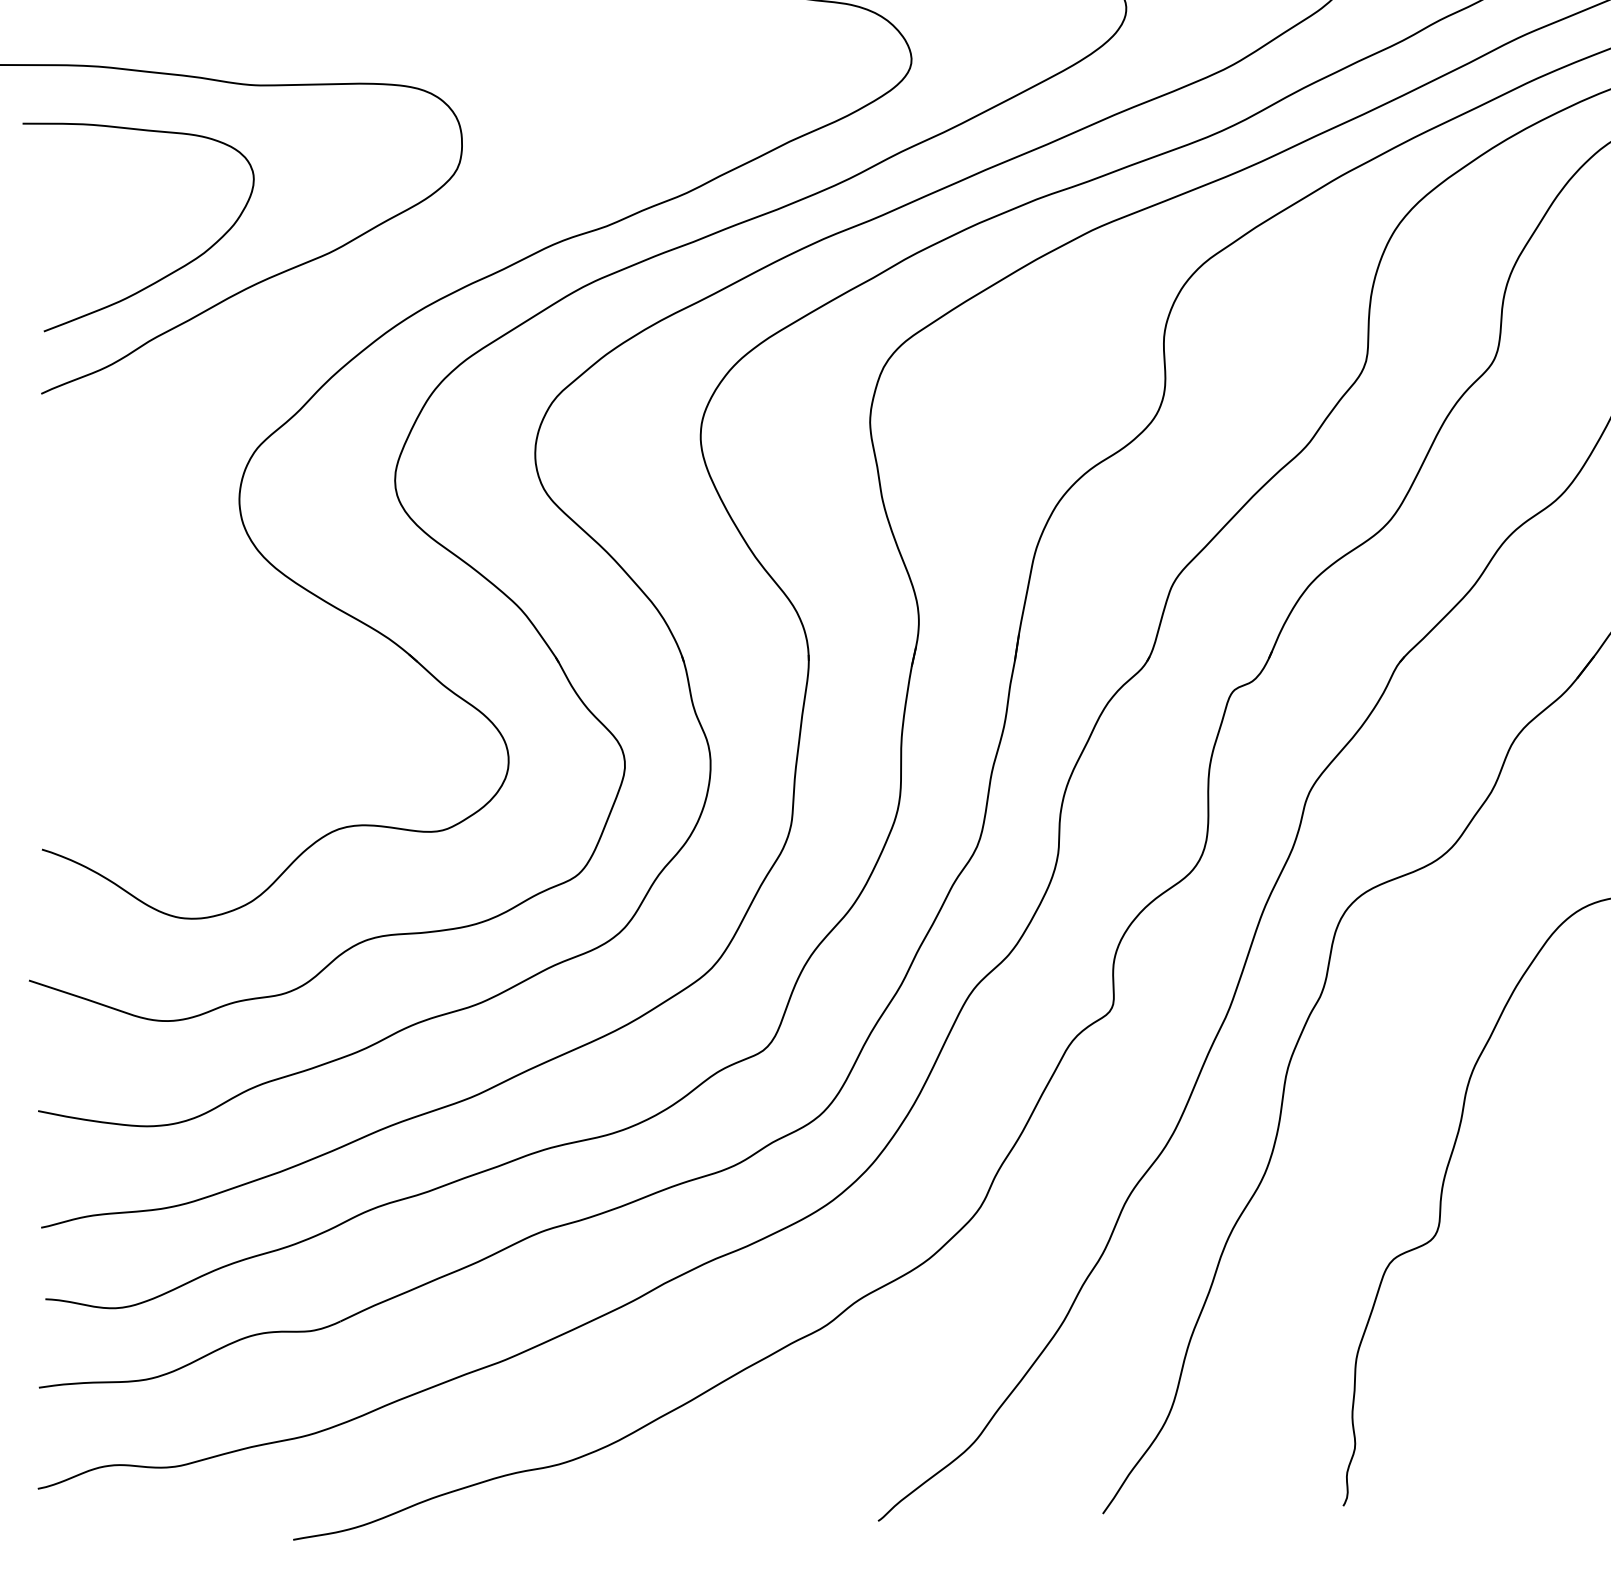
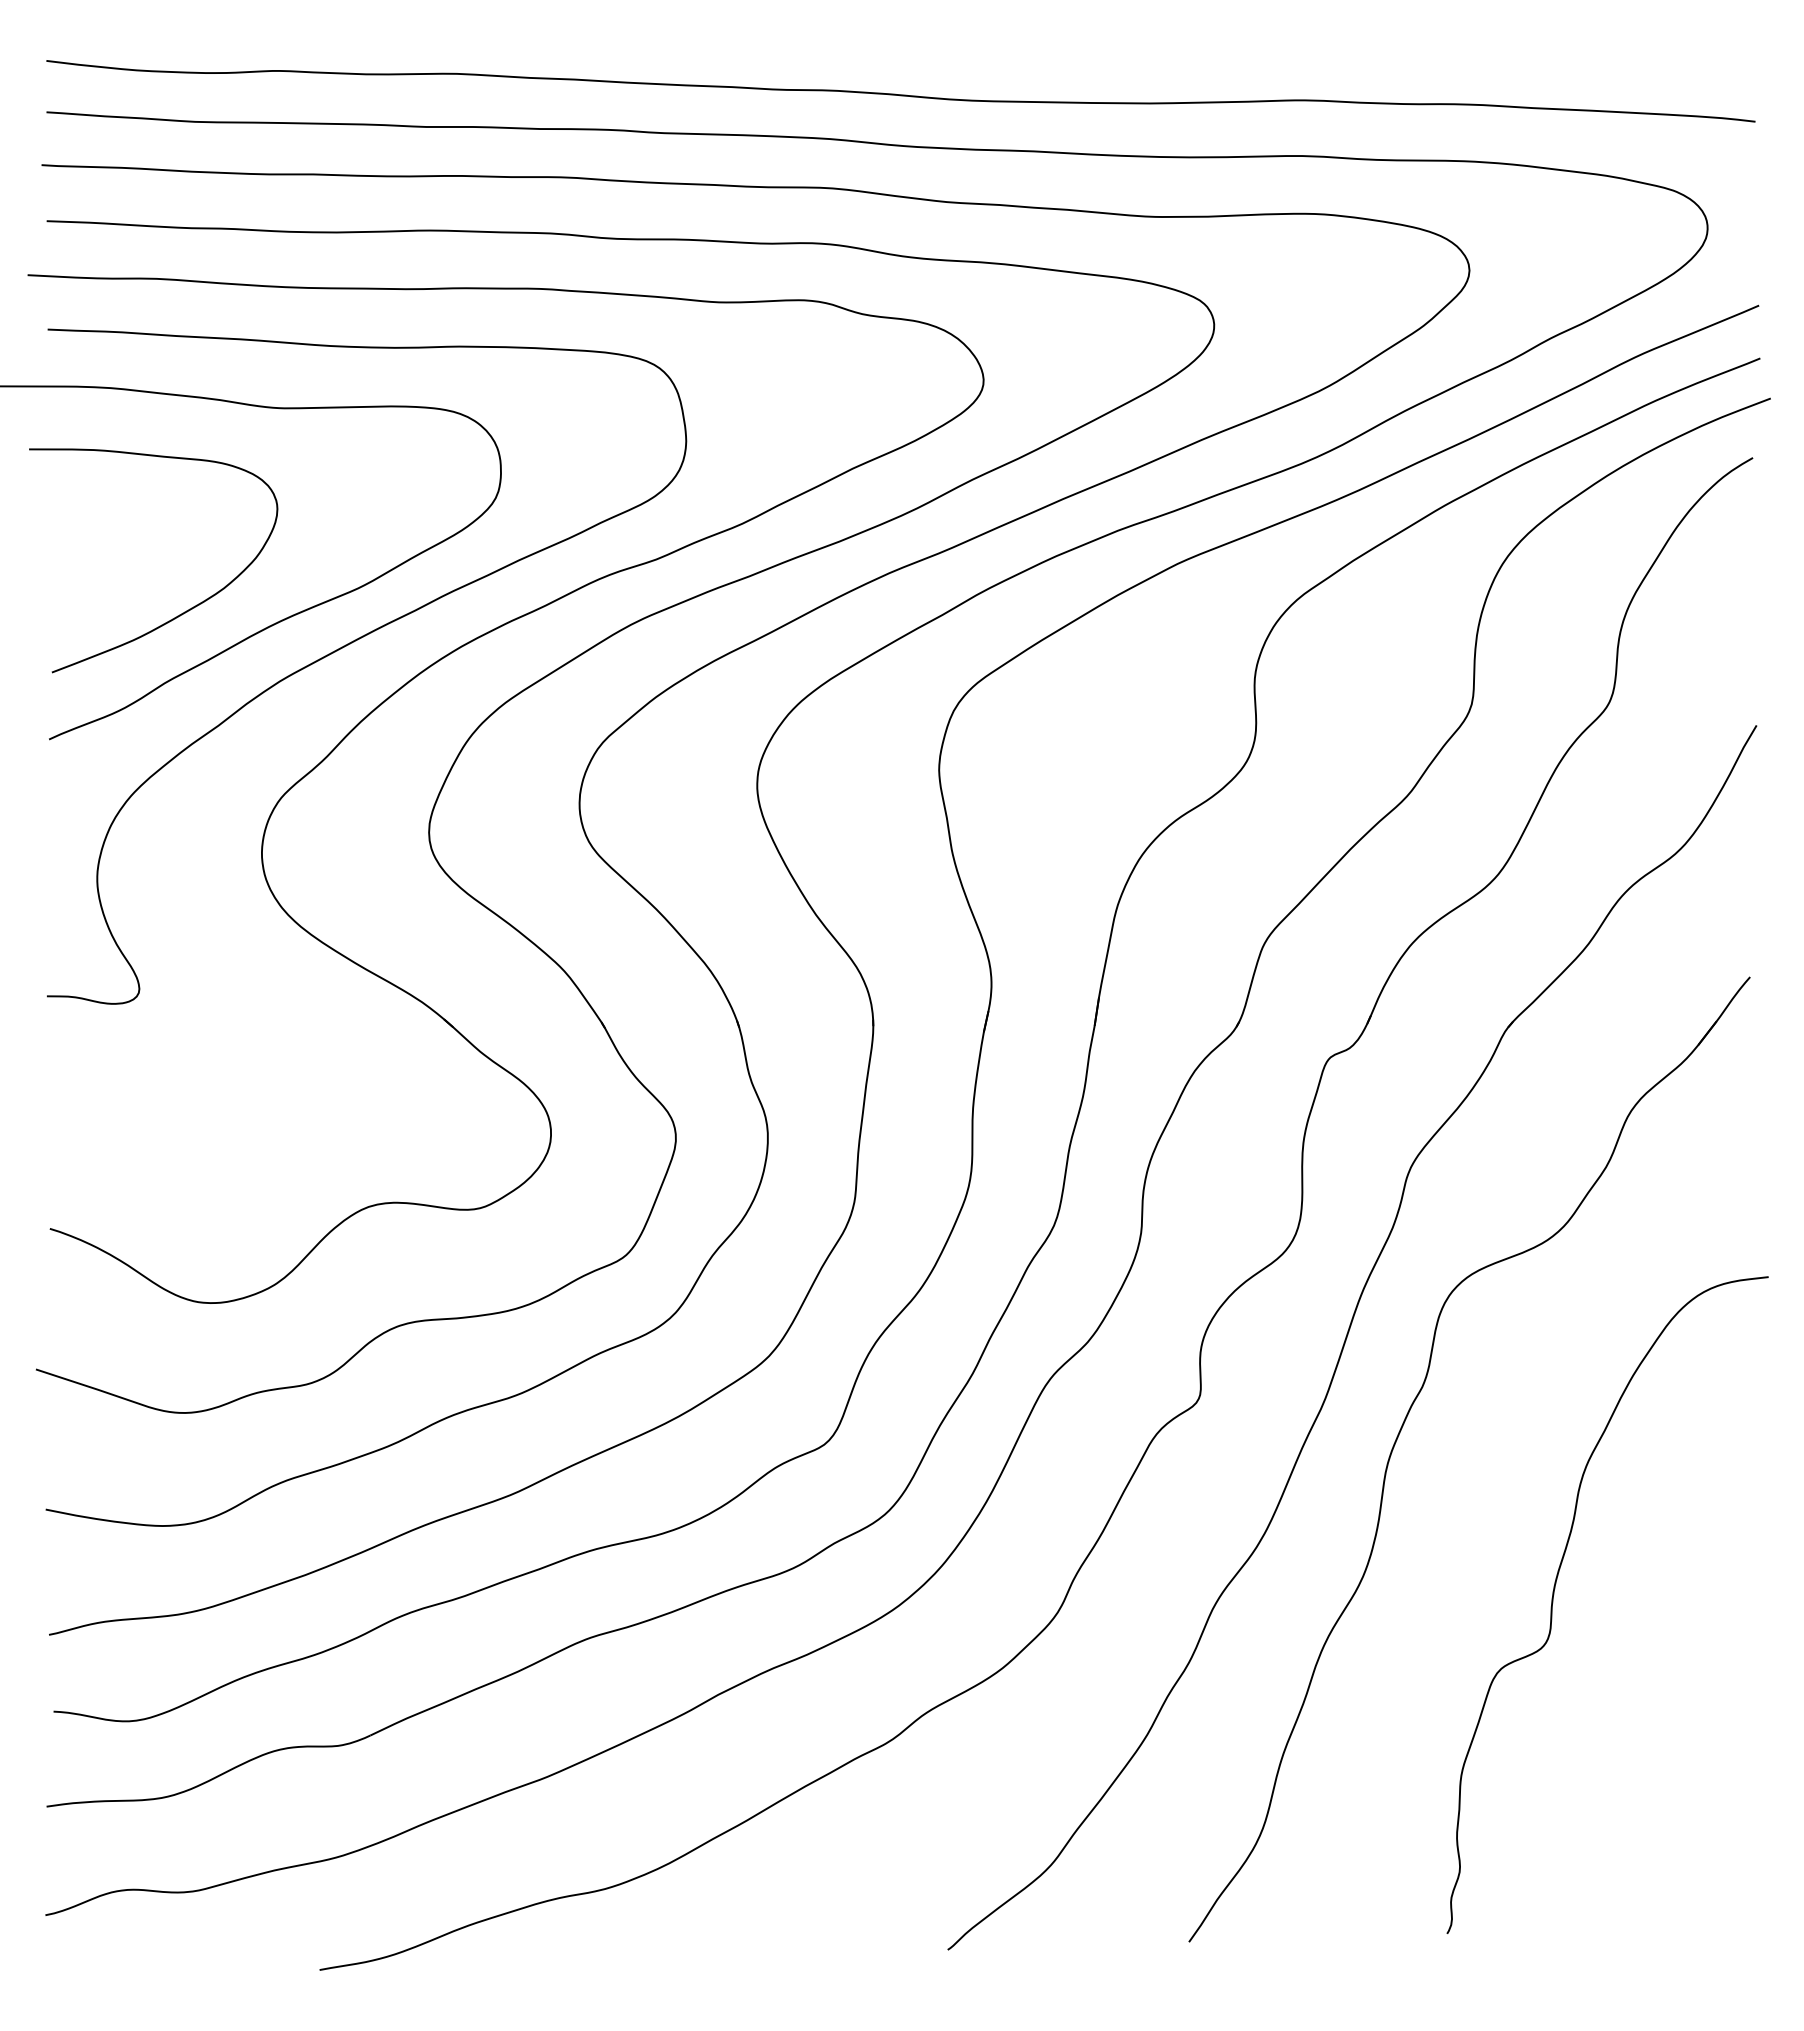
curve: (325, 303) -> (354, 642), added

